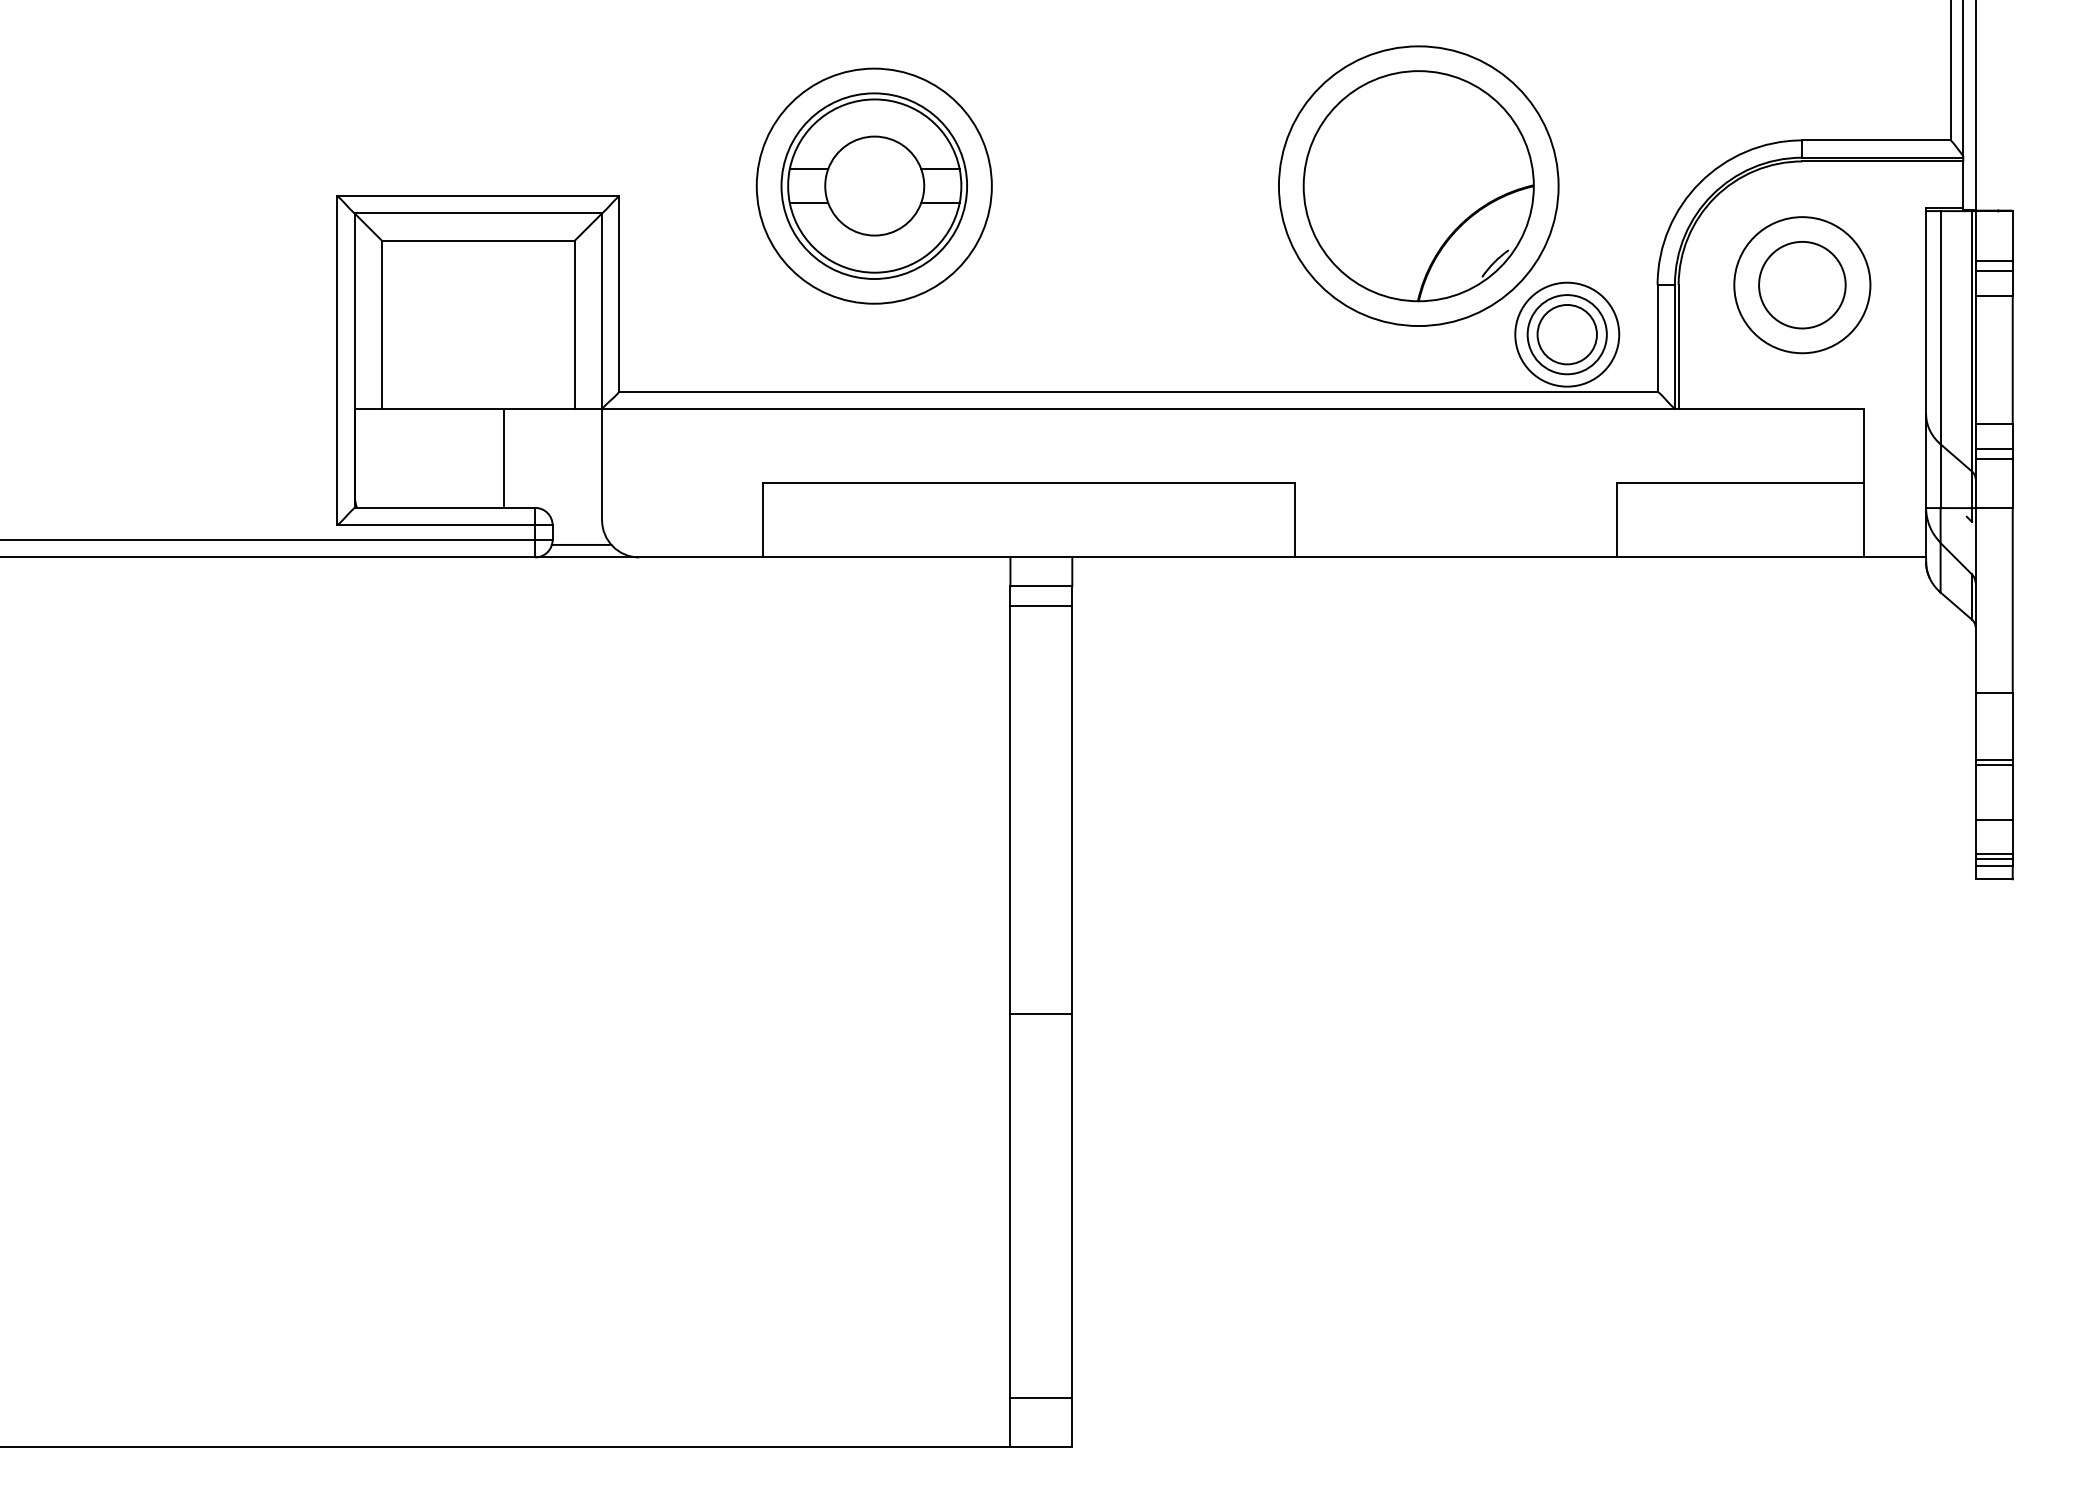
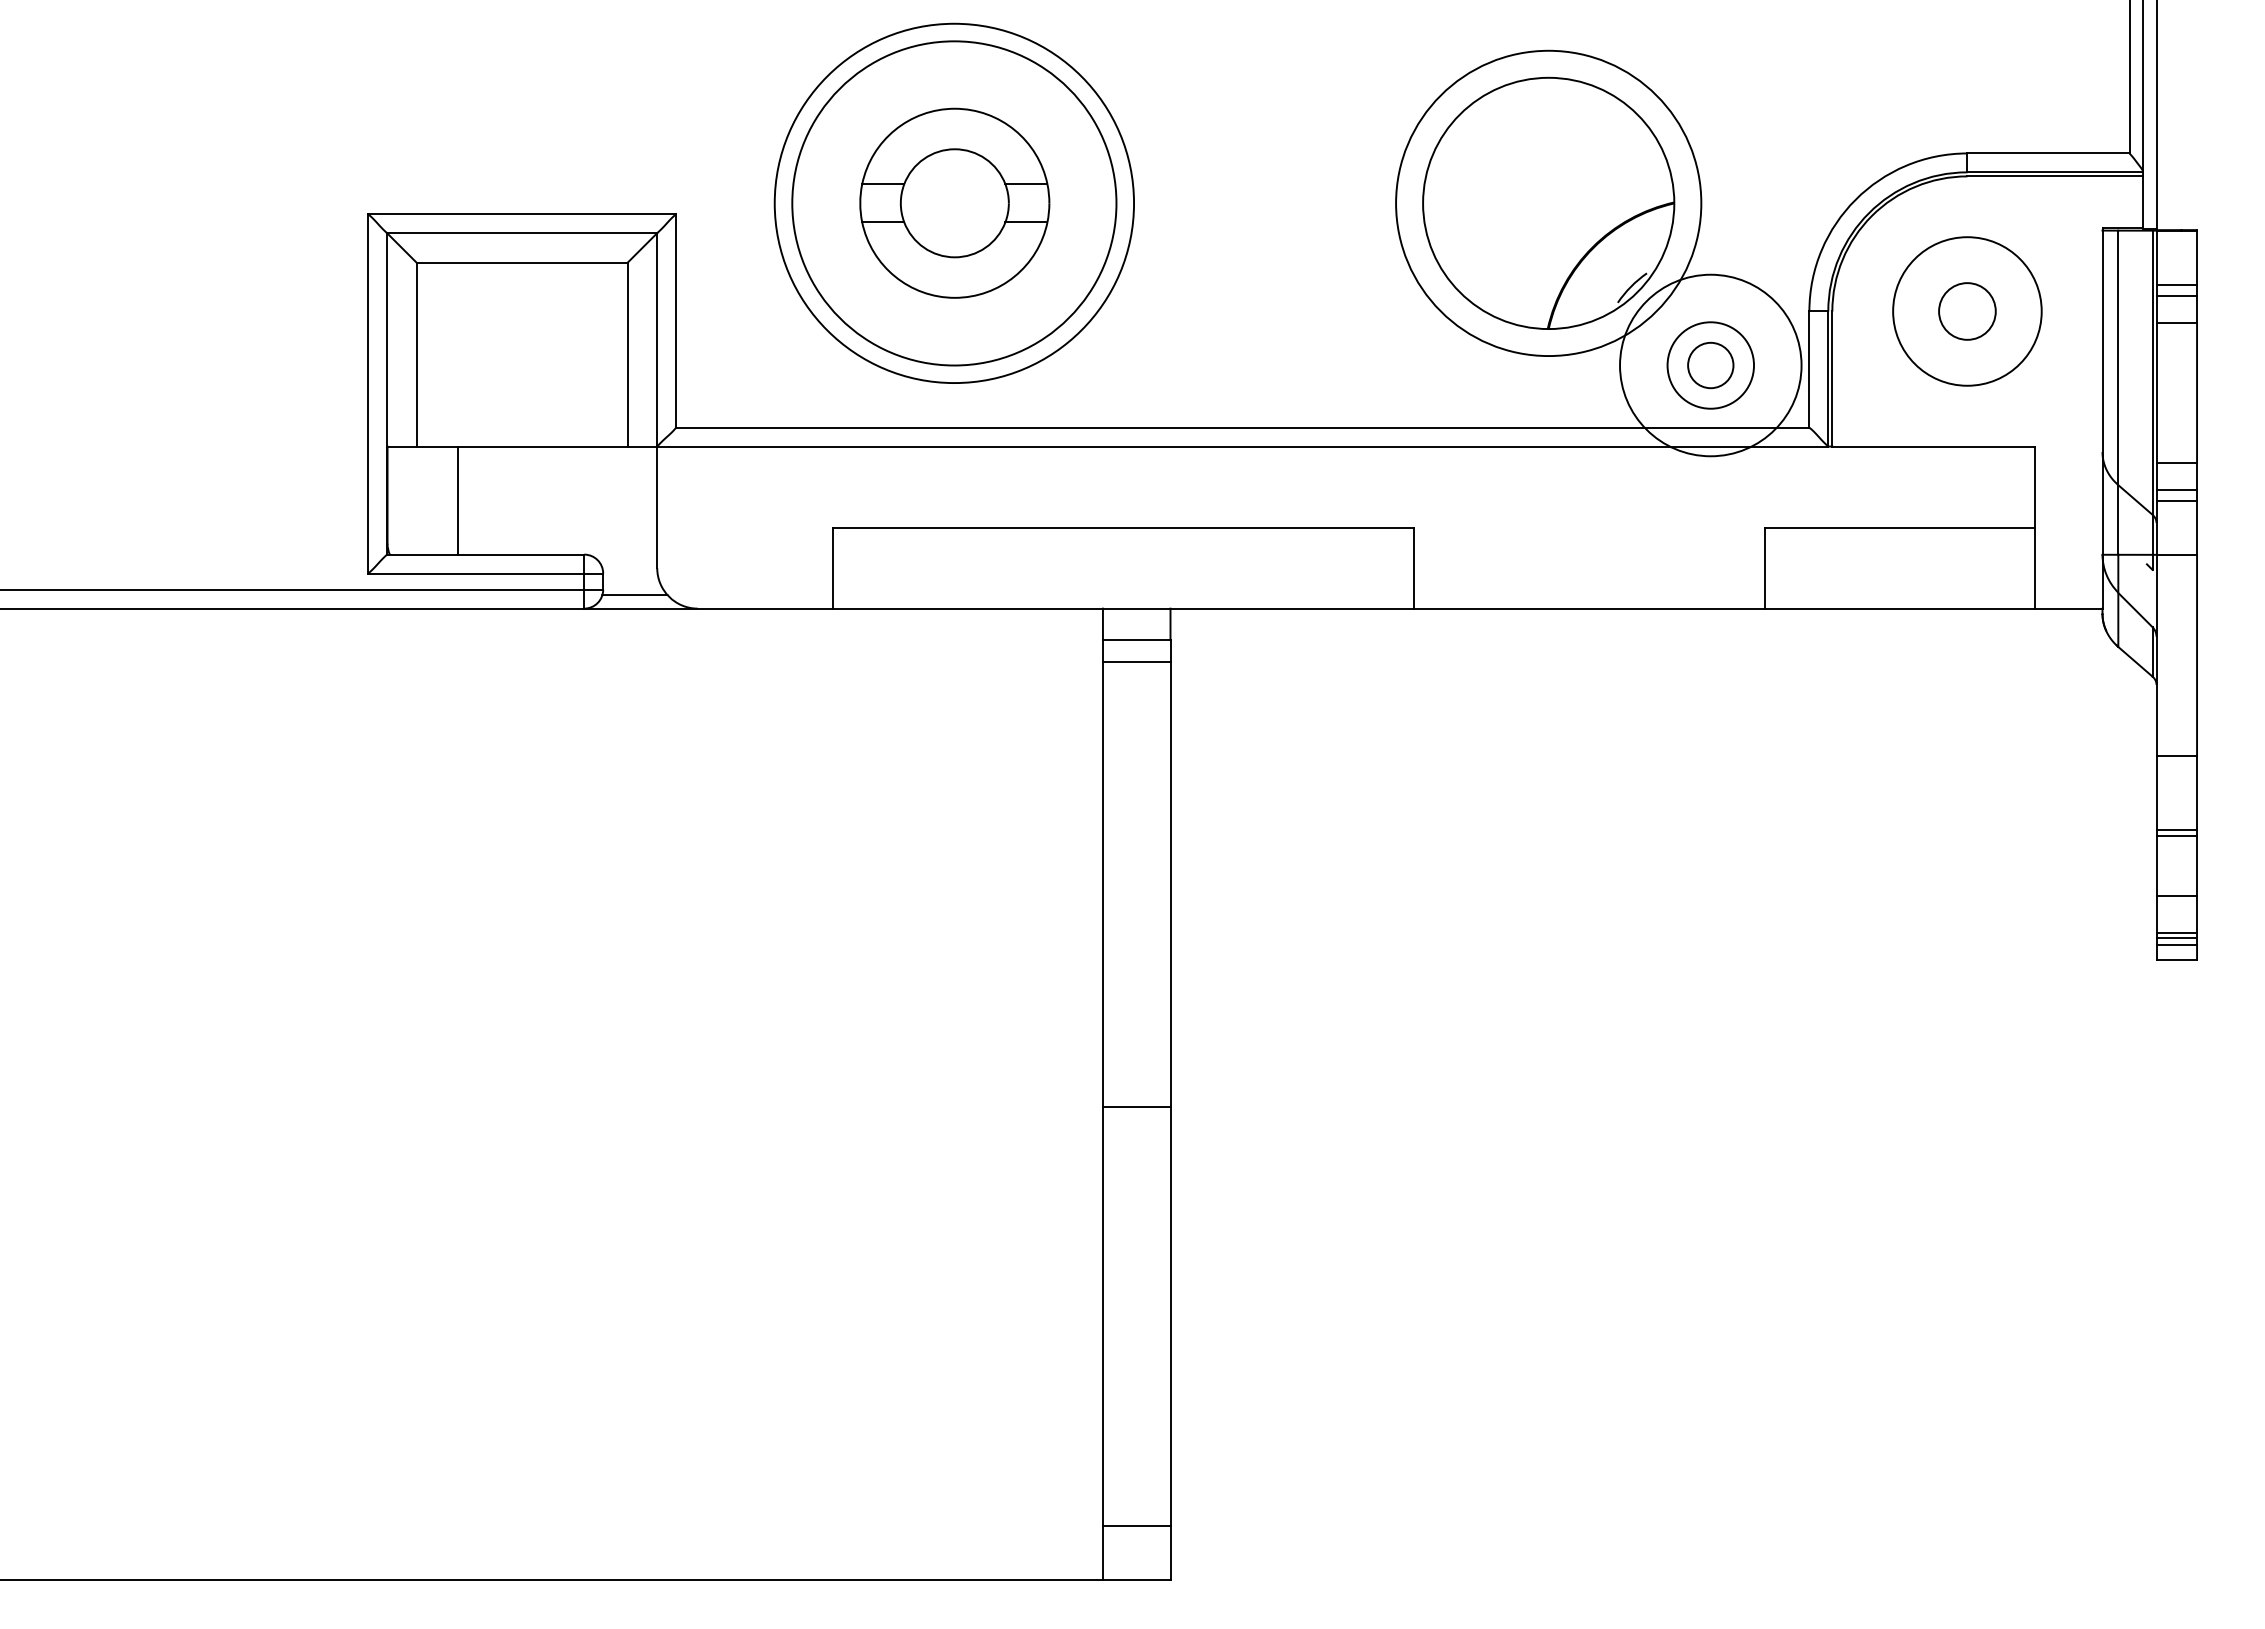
circle: (874, 186) -> (954, 203), size x1.4
circle: (874, 186) -> (954, 203), size x1.6
circle: (1802, 285) -> (1967, 311), size x0.6
circle: (1567, 334) -> (1710, 365), size x0.7
circle: (1567, 334) -> (1710, 365), size x1.6
line: (503, 458) -> (457, 500), moved

